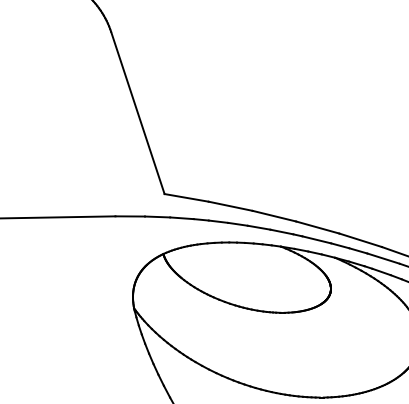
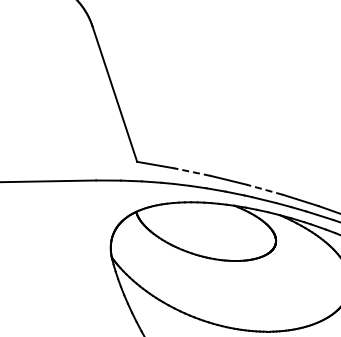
line: (230, 206) -> (192, 172), solid -> dashed
line: (317, 227) -> (264, 189), solid -> dashed

